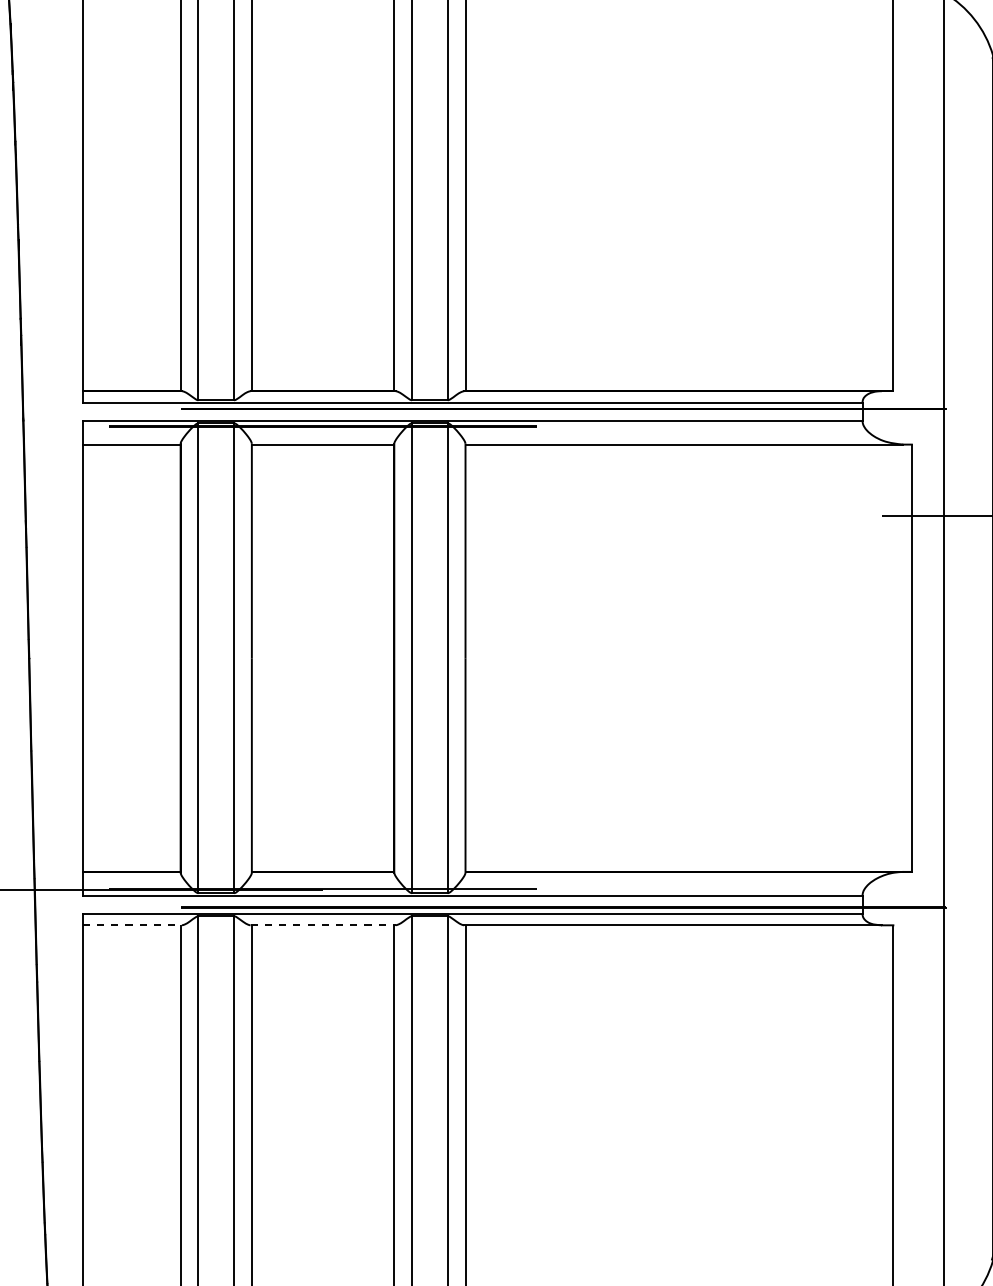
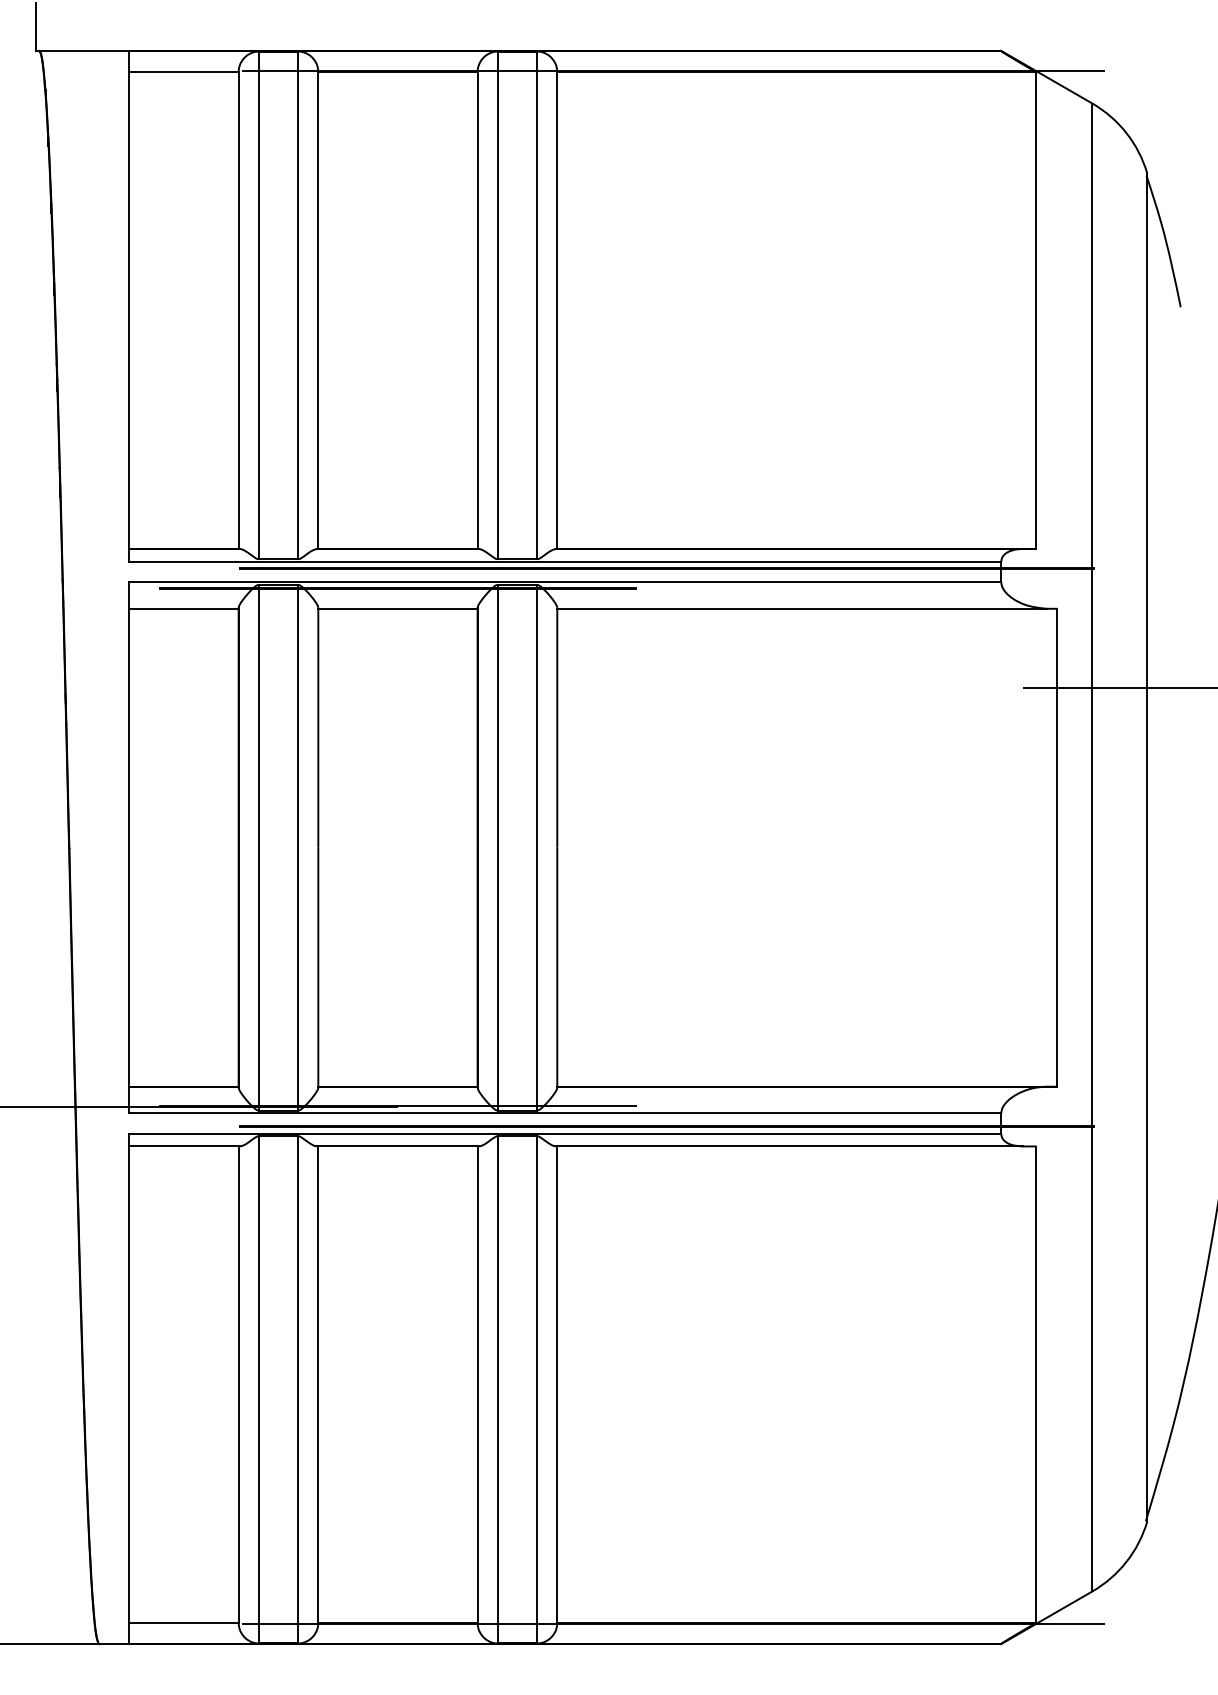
line: (132, 925) -> (184, 1146), dashed -> solid
line: (323, 925) -> (398, 1146), dashed -> solid

